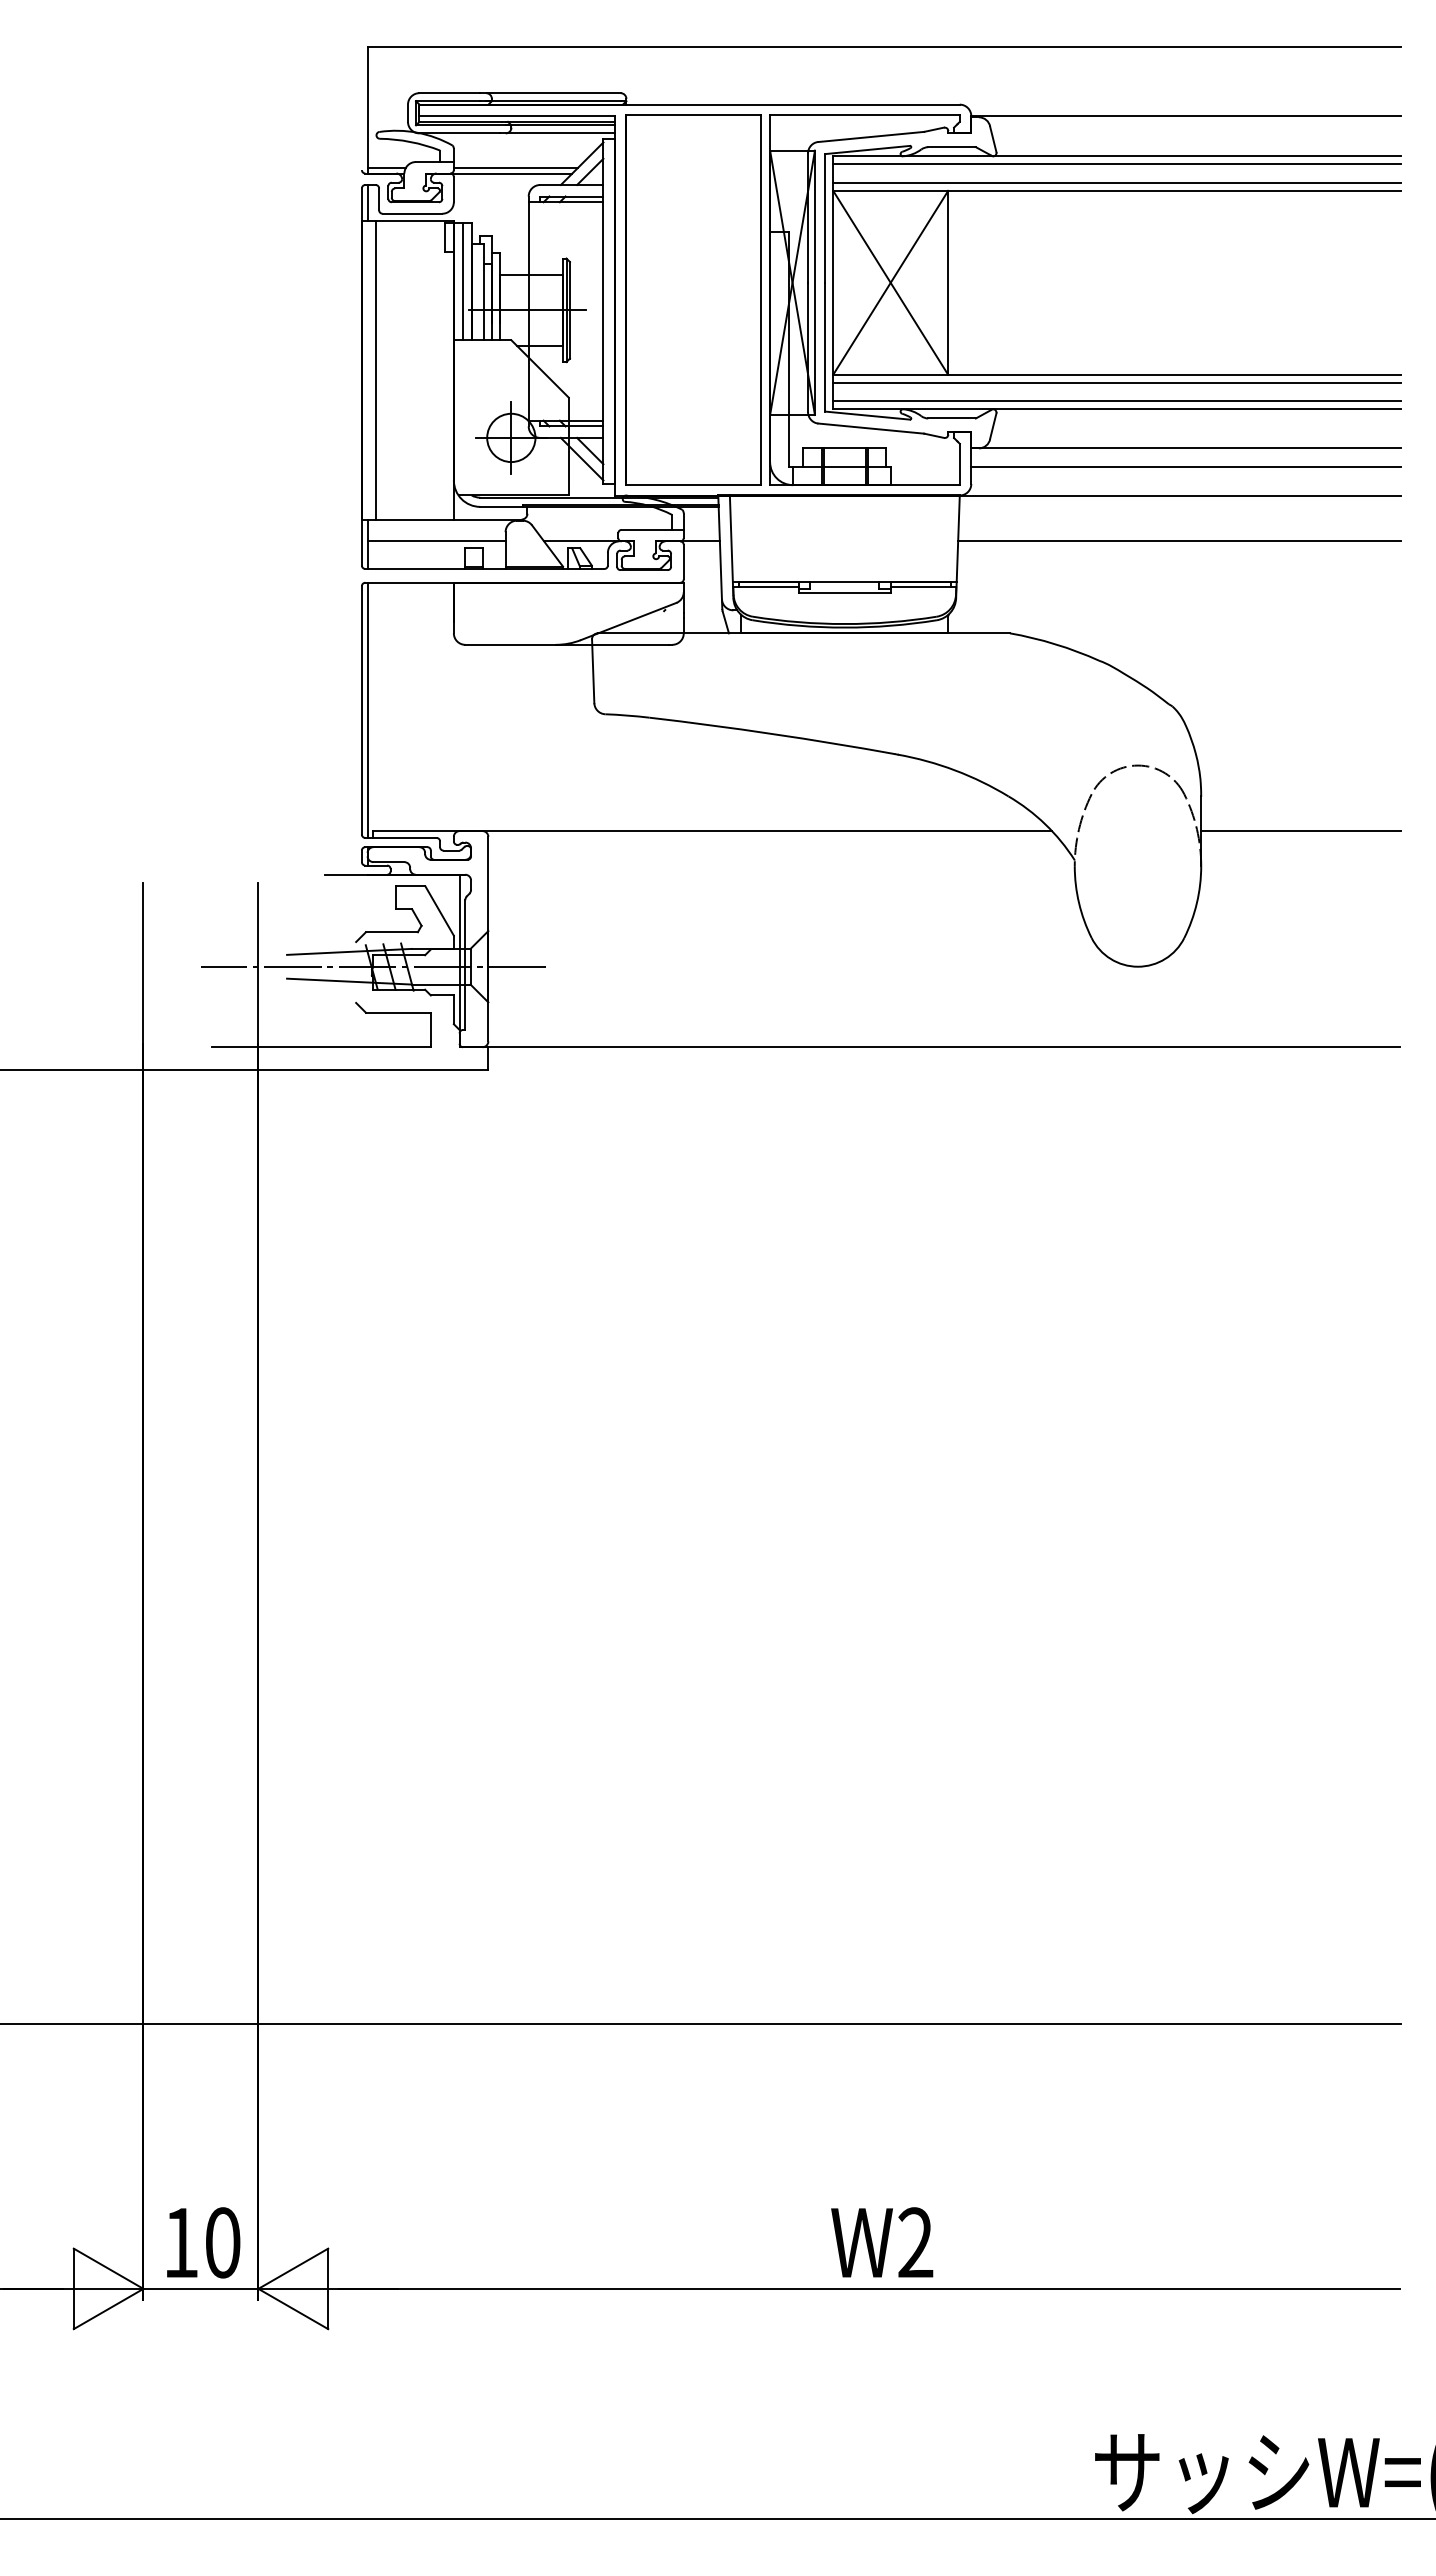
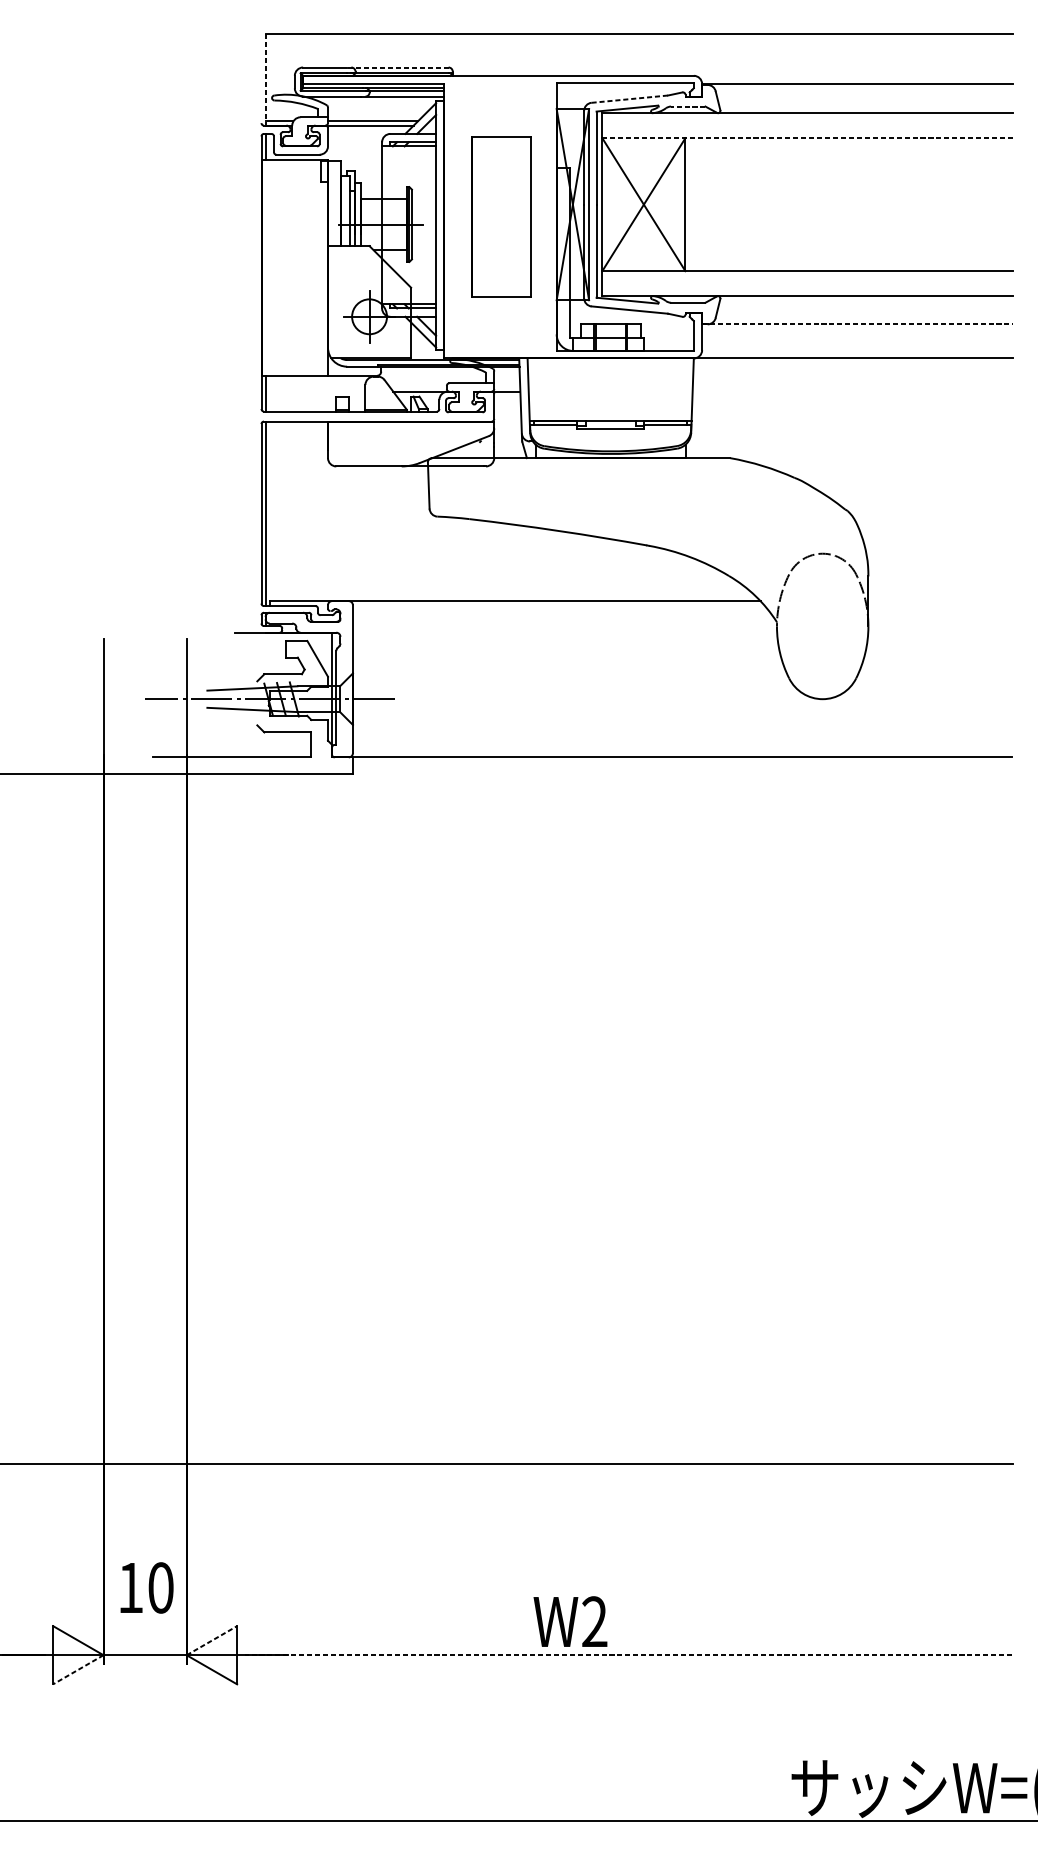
line: (550, 93) -> (397, 67), solid -> dashed
line: (367, 110) -> (265, 80), solid -> dashed
line: (871, 136) -> (629, 98), solid -> dashed
line: (952, 147) -> (688, 106), solid -> dashed
line: (1116, 164) -> (807, 119), removed
line: (1116, 182) -> (807, 132), removed
line: (1116, 190) -> (807, 137), solid -> dashed
line: (463, 281) -> (334, 203), removed
part: (693, 299) -> (501, 216), size x0.6
line: (375, 369) -> (271, 267), removed
line: (1116, 382) -> (807, 276), removed
line: (1116, 401) -> (807, 290), removed
line: (1185, 448) -> (857, 324), solid -> dashed
line: (1185, 466) -> (857, 337), removed
line: (436, 541) -> (315, 391), removed
line: (1179, 541) -> (852, 391), removed
line: (1300, 831) -> (940, 601), removed
text: (203, 2242) -> (146, 1587), moved
text: (882, 2242) -> (570, 1621), moved
line: (293, 2268) -> (212, 1640), solid -> dashed
line: (869, 2288) -> (628, 1654), solid -> dashed
line: (108, 2309) -> (78, 1670), solid -> dashed

